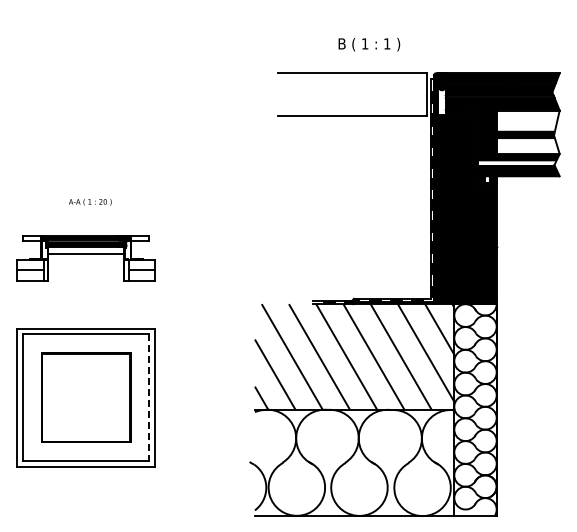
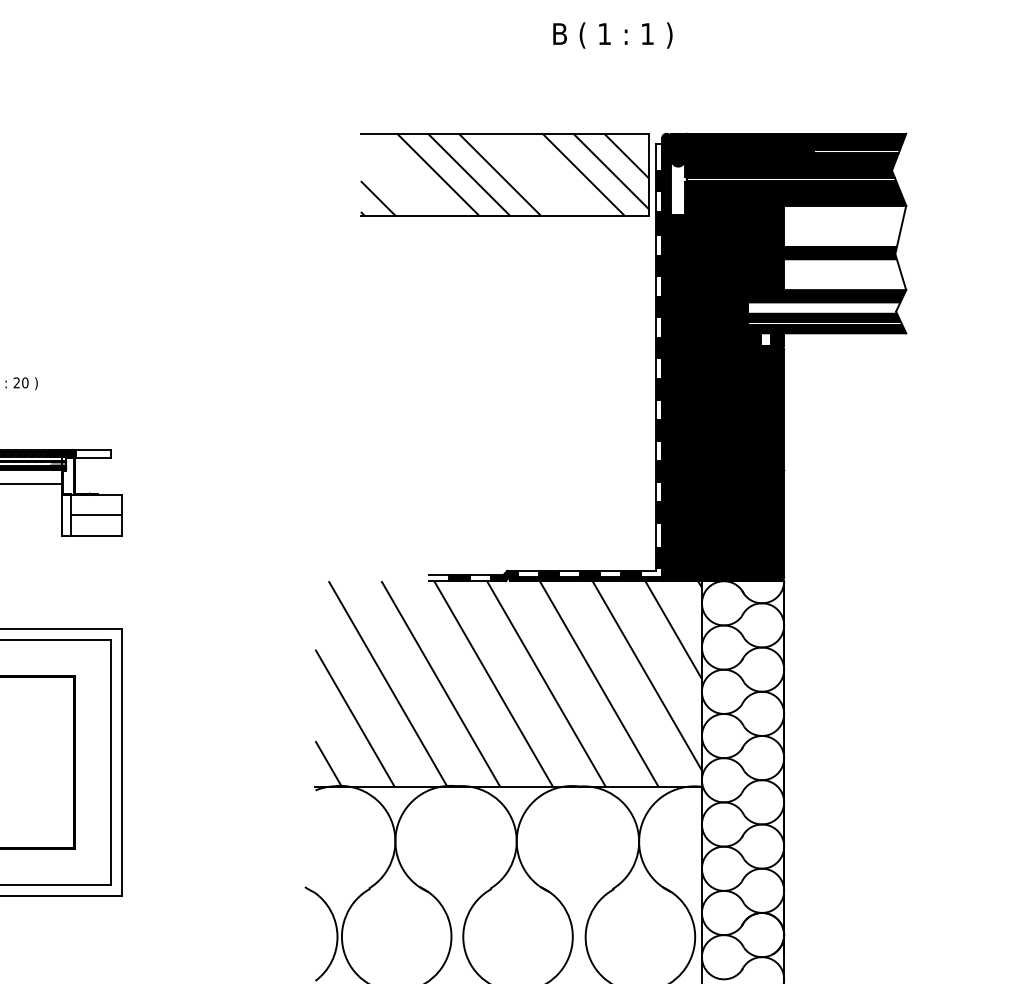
text: (369, 44) -> (613, 35), moved
hatch: (352, 94) -> (504, 174), added
line: (149, 398) -> (111, 764), dashed -> solid

